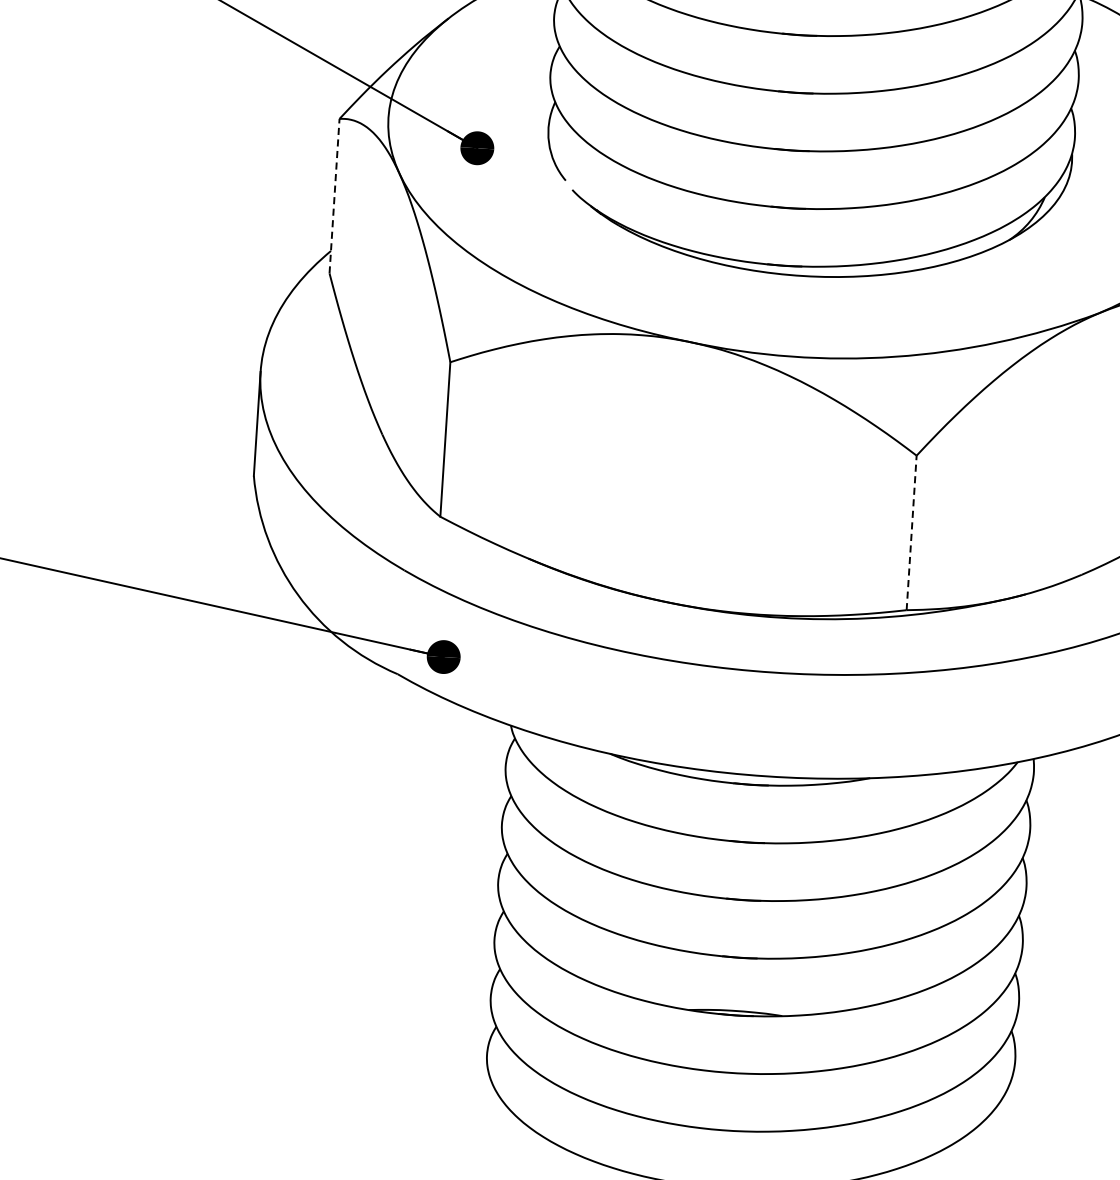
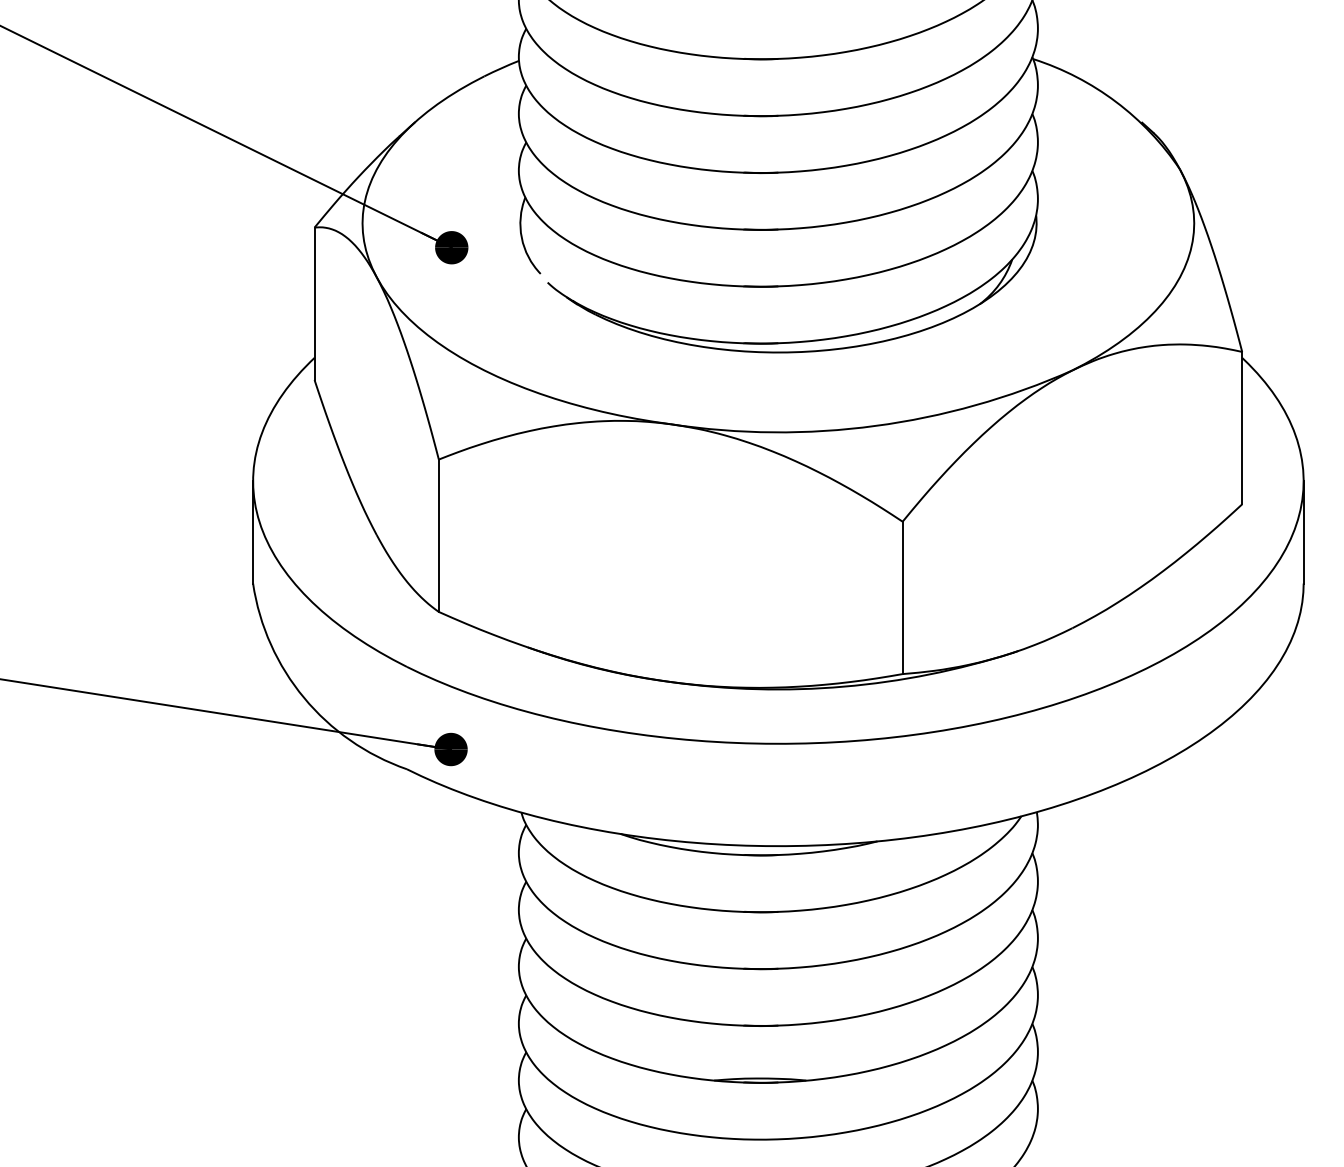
line: (334, 195) -> (314, 303), dashed -> solid
line: (911, 532) -> (902, 597), dashed -> solid

